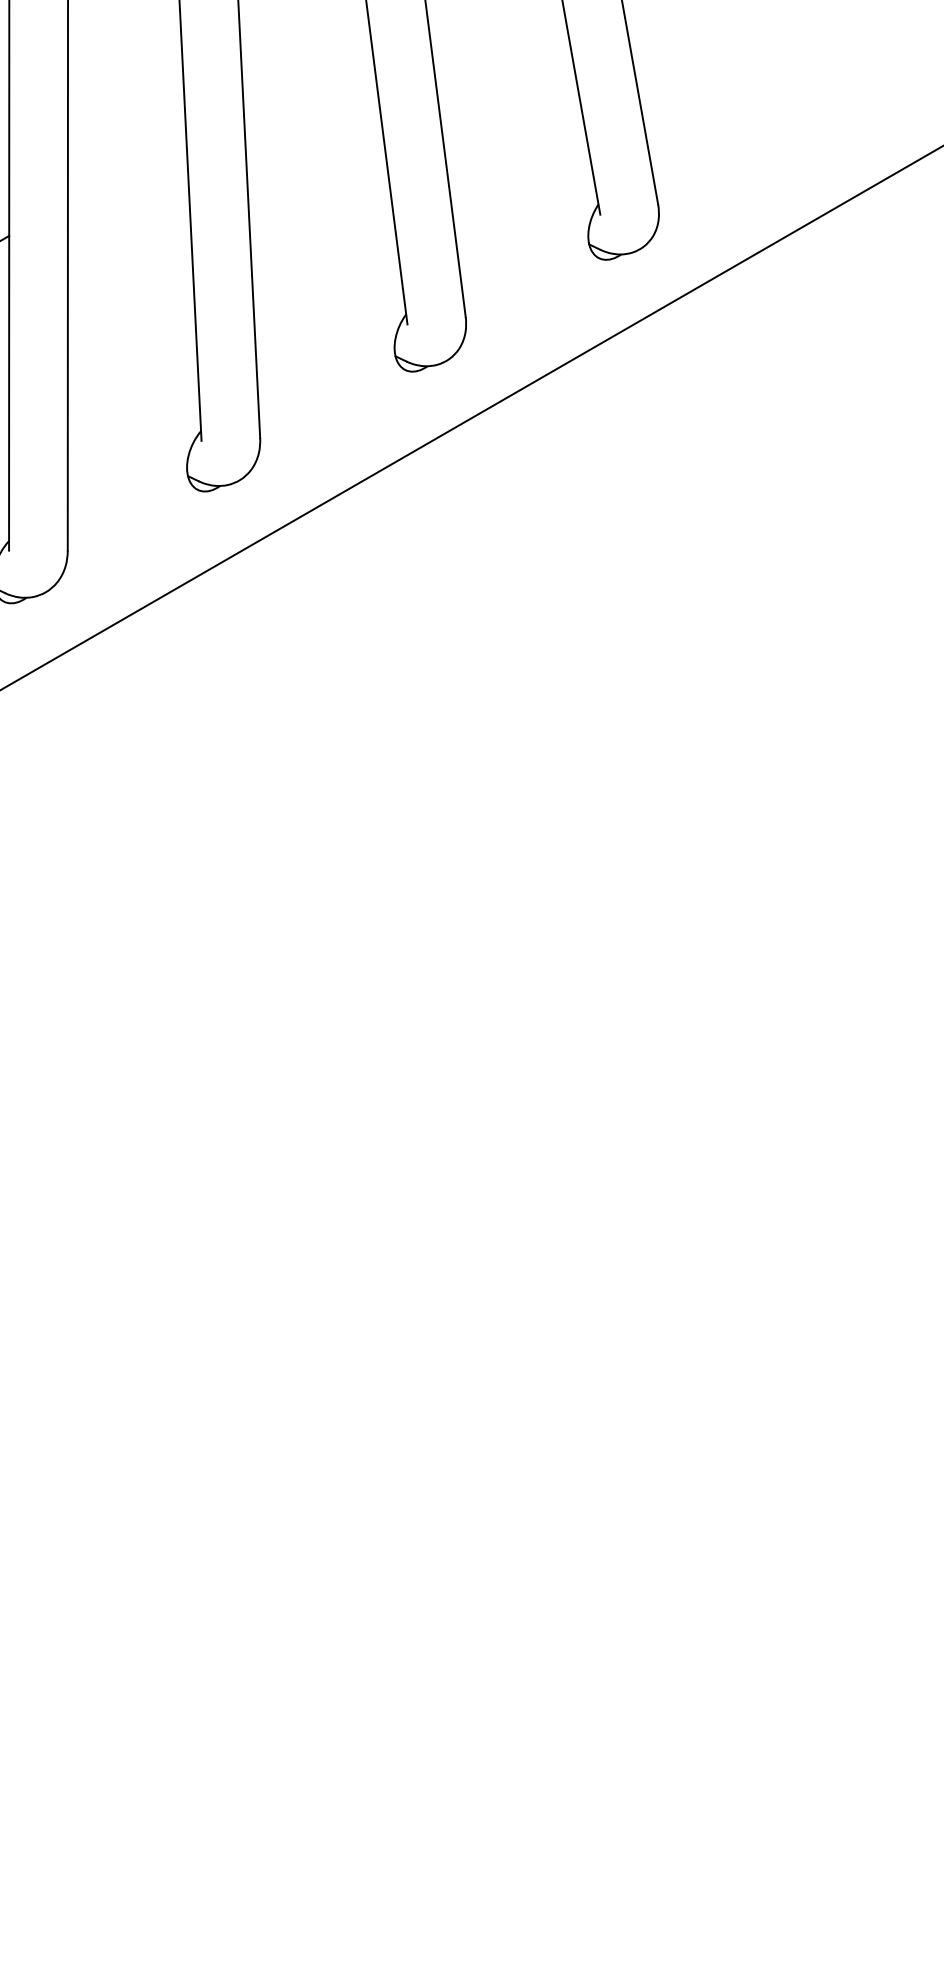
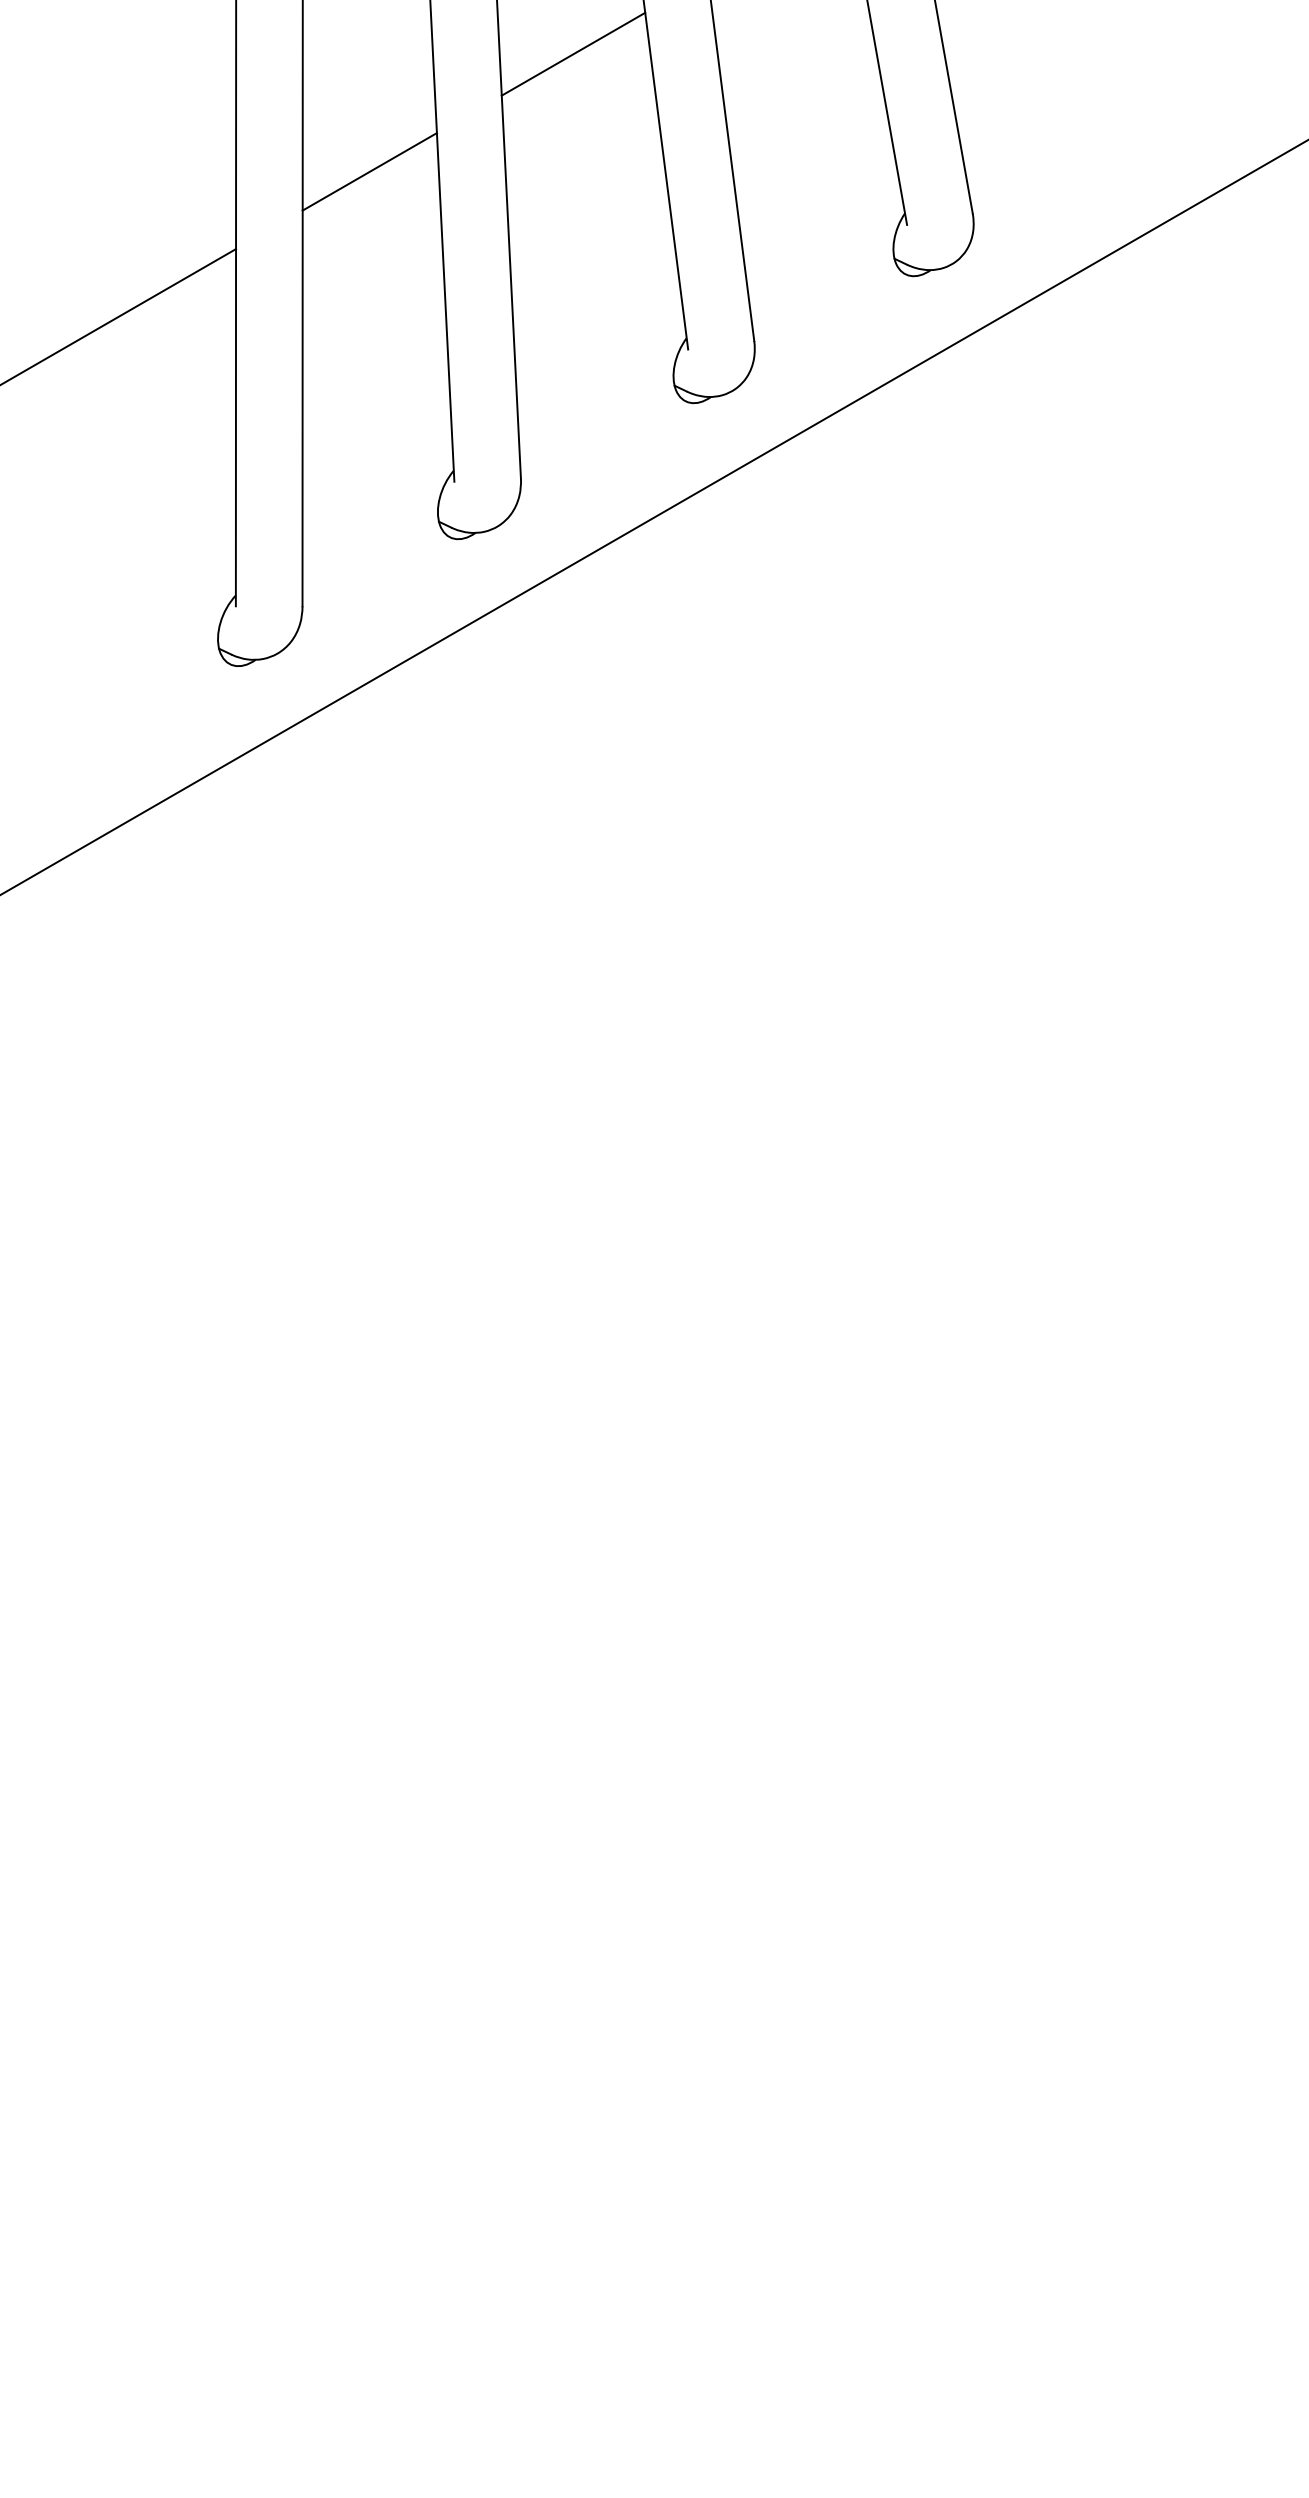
line: (306, 63) -> (573, 53), added
line: (126, 167) -> (369, 171), added

